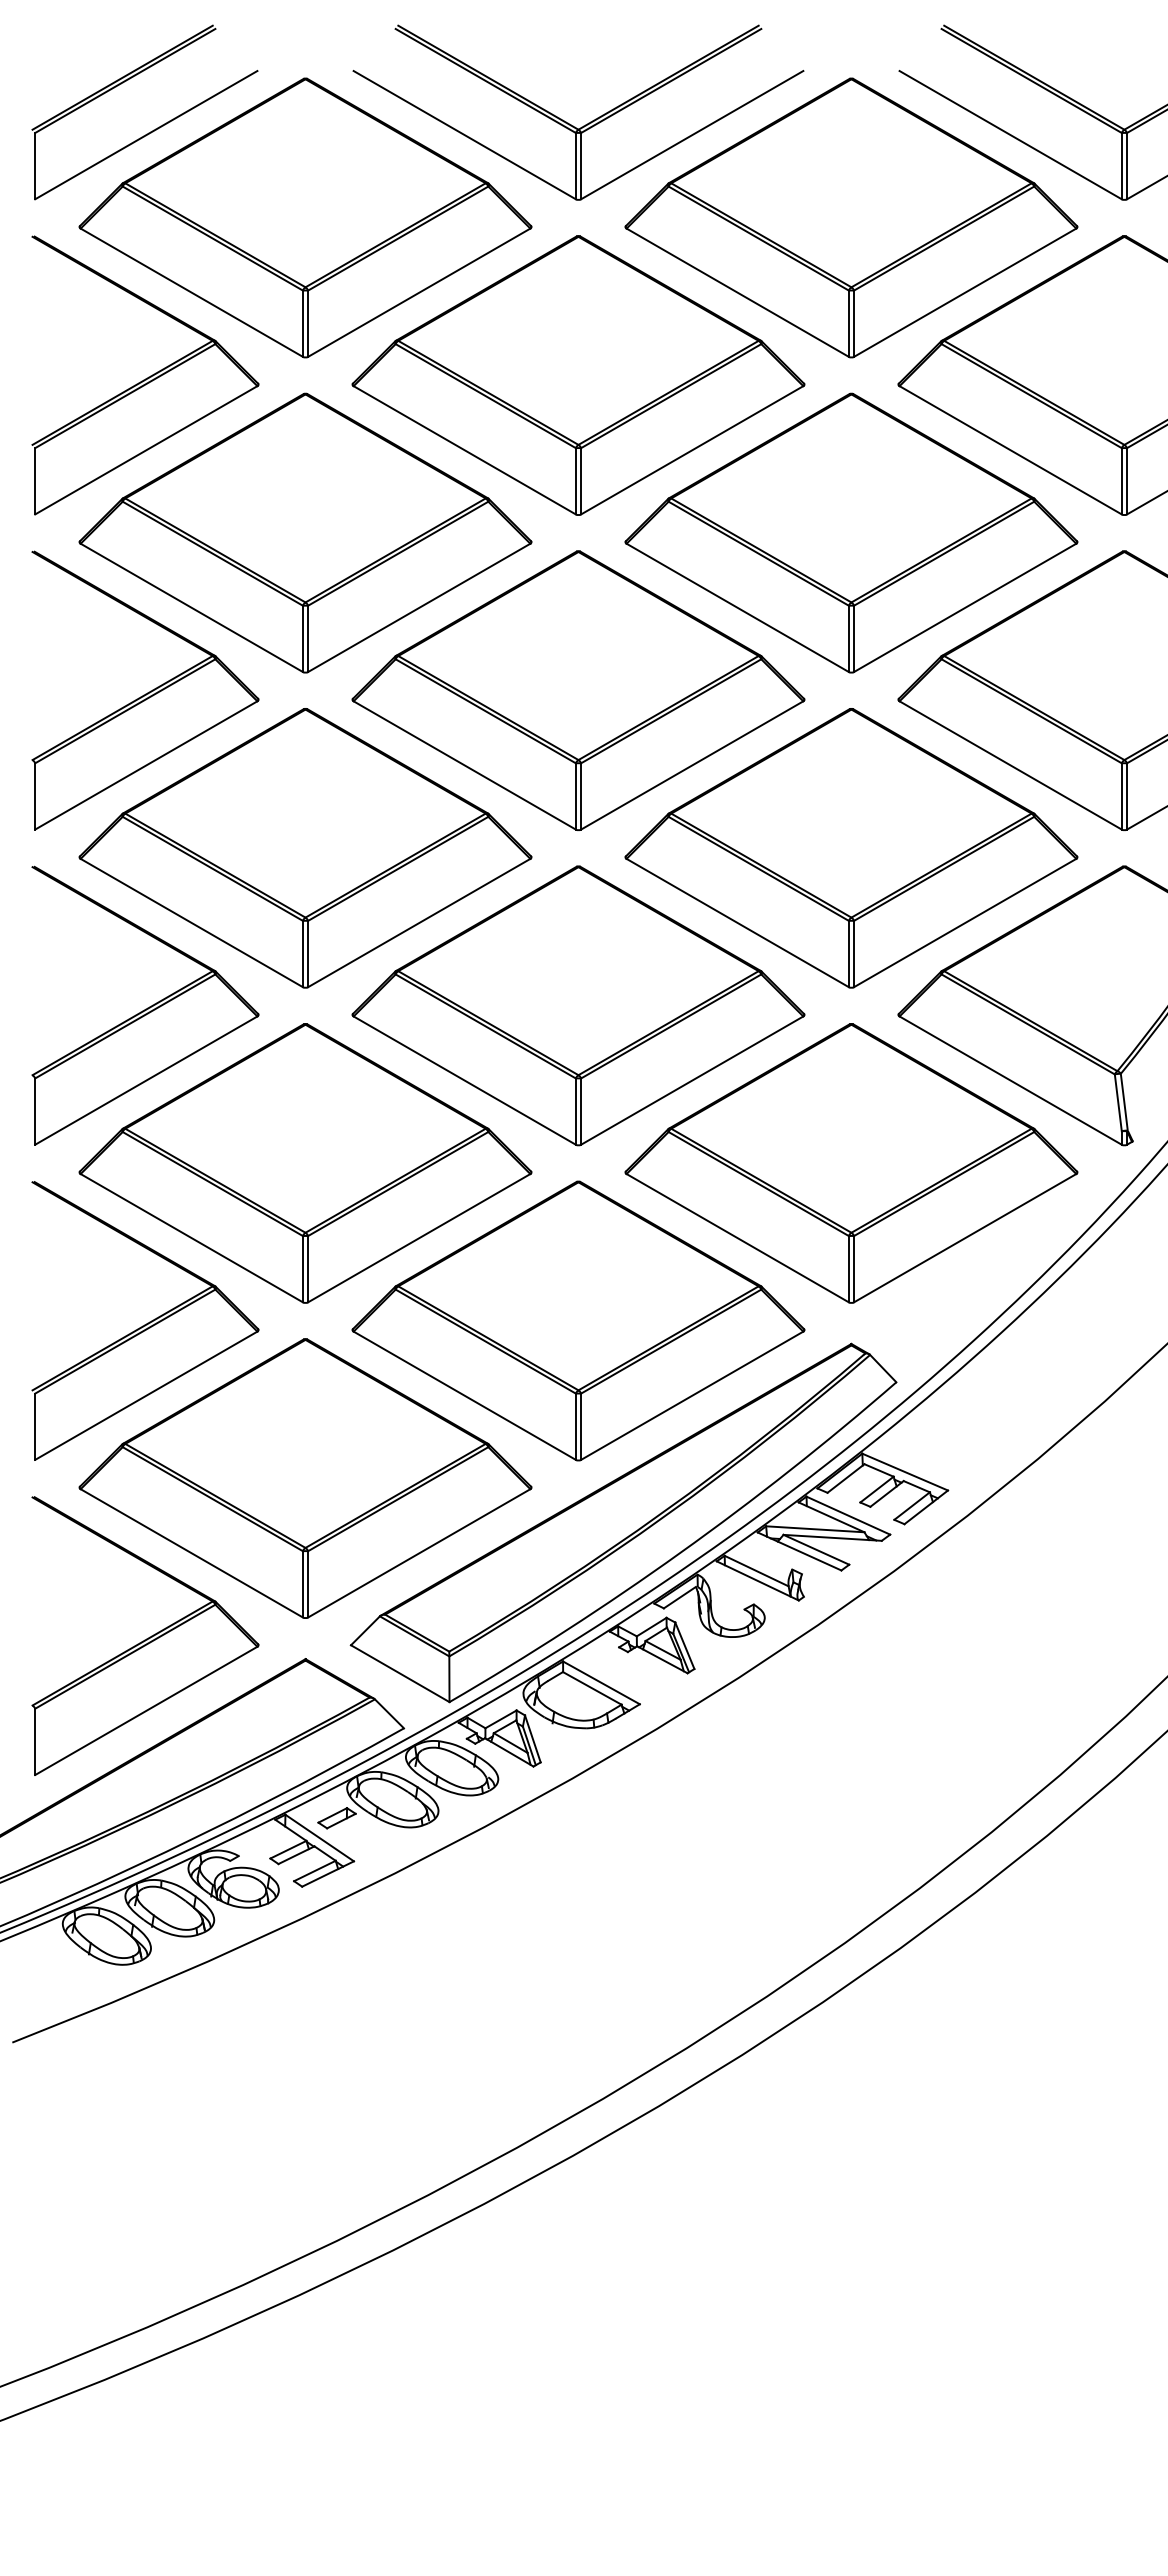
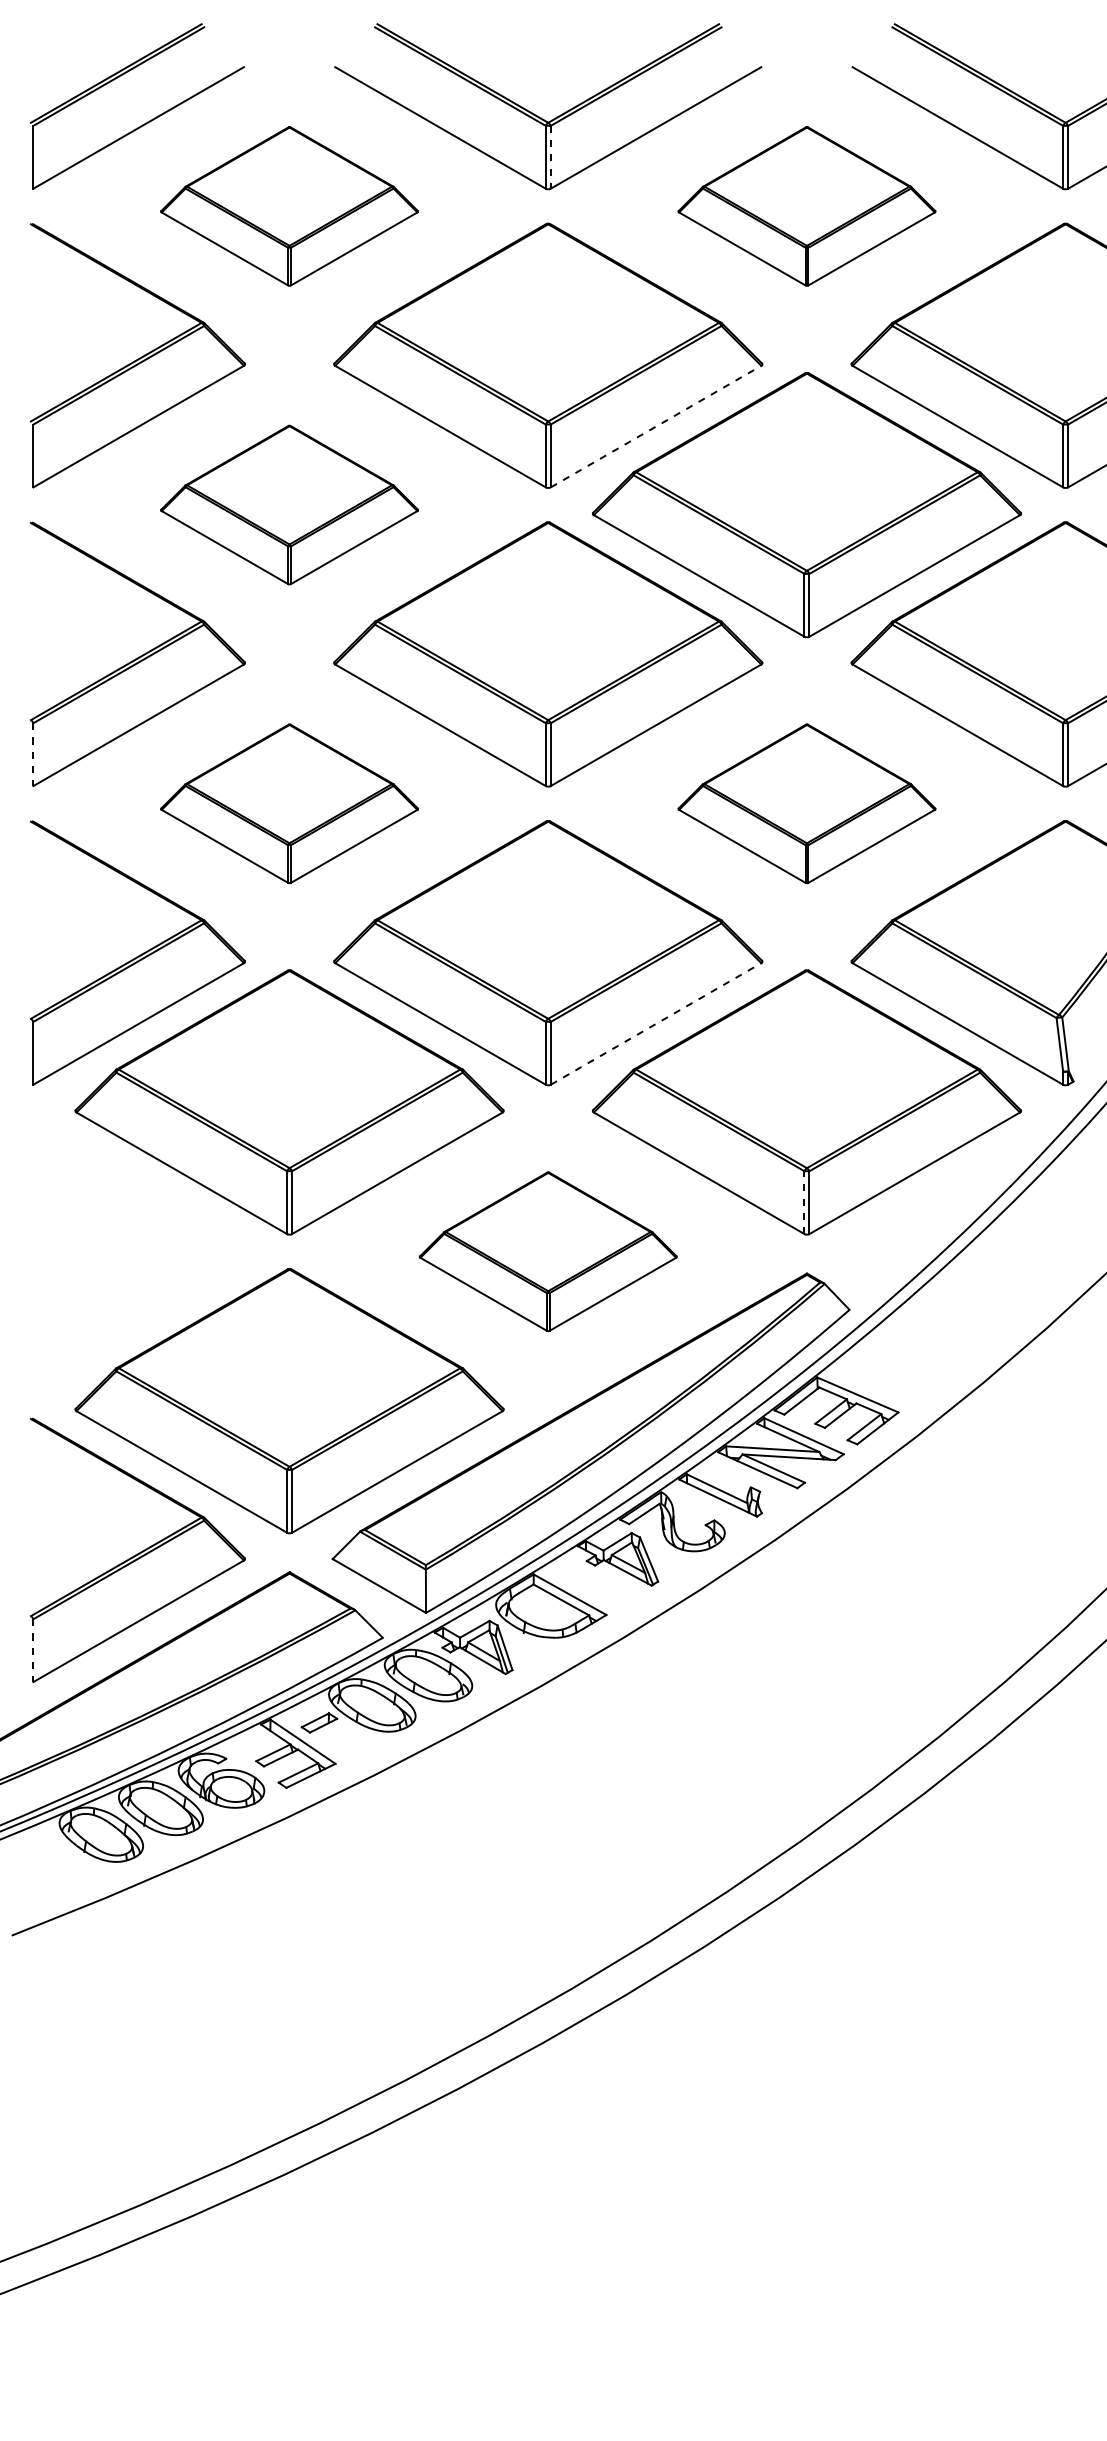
line: (581, 166) -> (551, 157), solid -> dashed
part: (305, 217) -> (289, 205), size x0.6
part: (851, 217) -> (807, 205), size x0.6
line: (692, 450) -> (656, 426), solid -> dashed
part: (305, 532) -> (289, 504), size x0.6
line: (35, 796) -> (33, 754), solid -> dashed
part: (305, 848) -> (289, 803), size x0.6
part: (851, 848) -> (807, 803), size x0.6
line: (692, 1080) -> (656, 1023), solid -> dashed
line: (848, 1268) -> (804, 1202), solid -> dashed
part: (145, 1320) -> (137, 1251), removed
part: (578, 1320) -> (548, 1251), size x0.6
line: (35, 1742) -> (33, 1651), solid -> dashed

